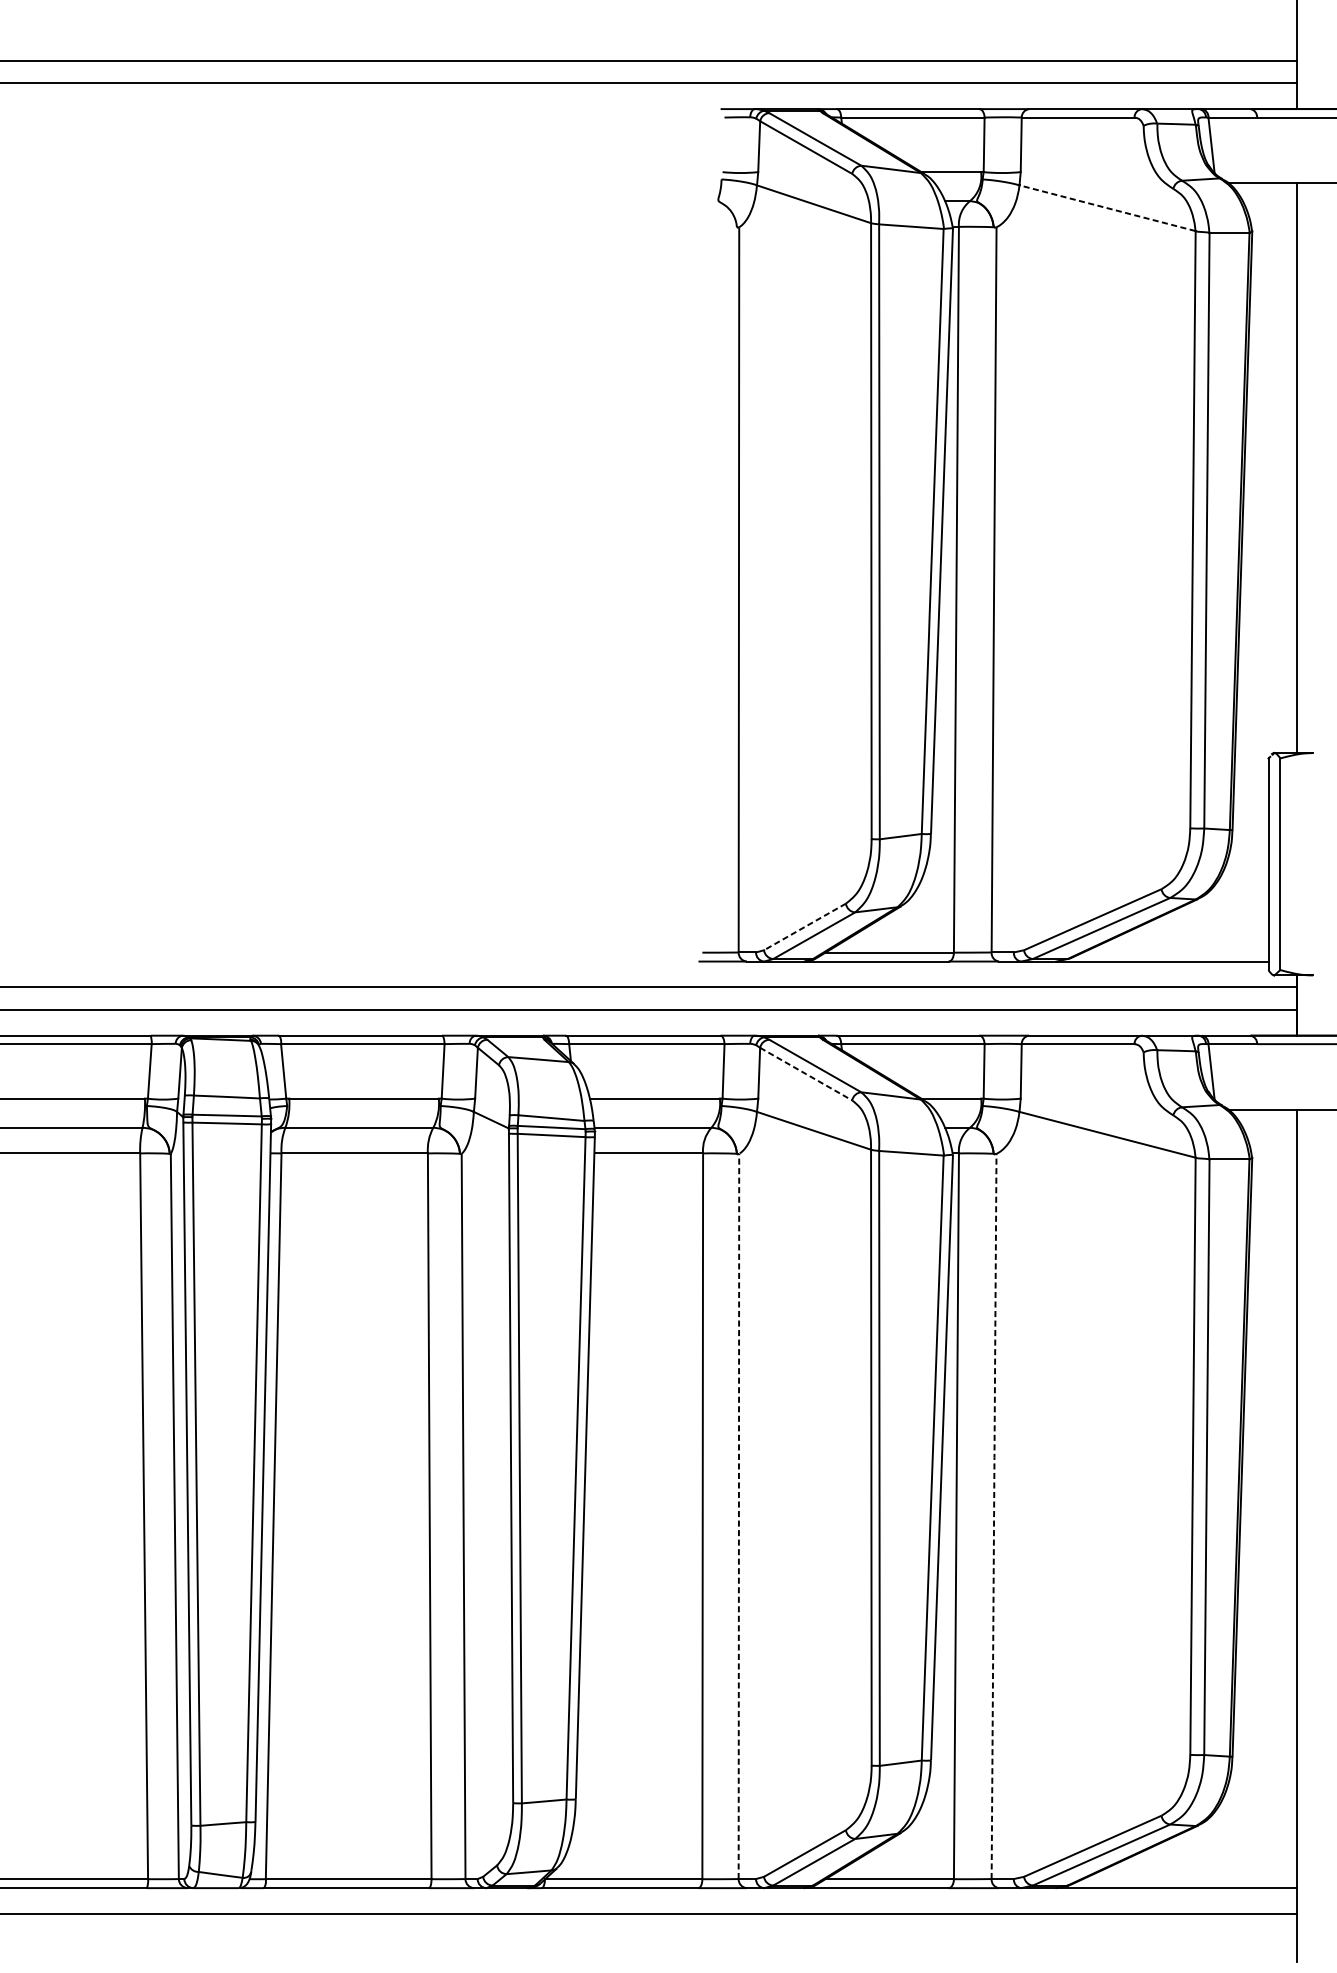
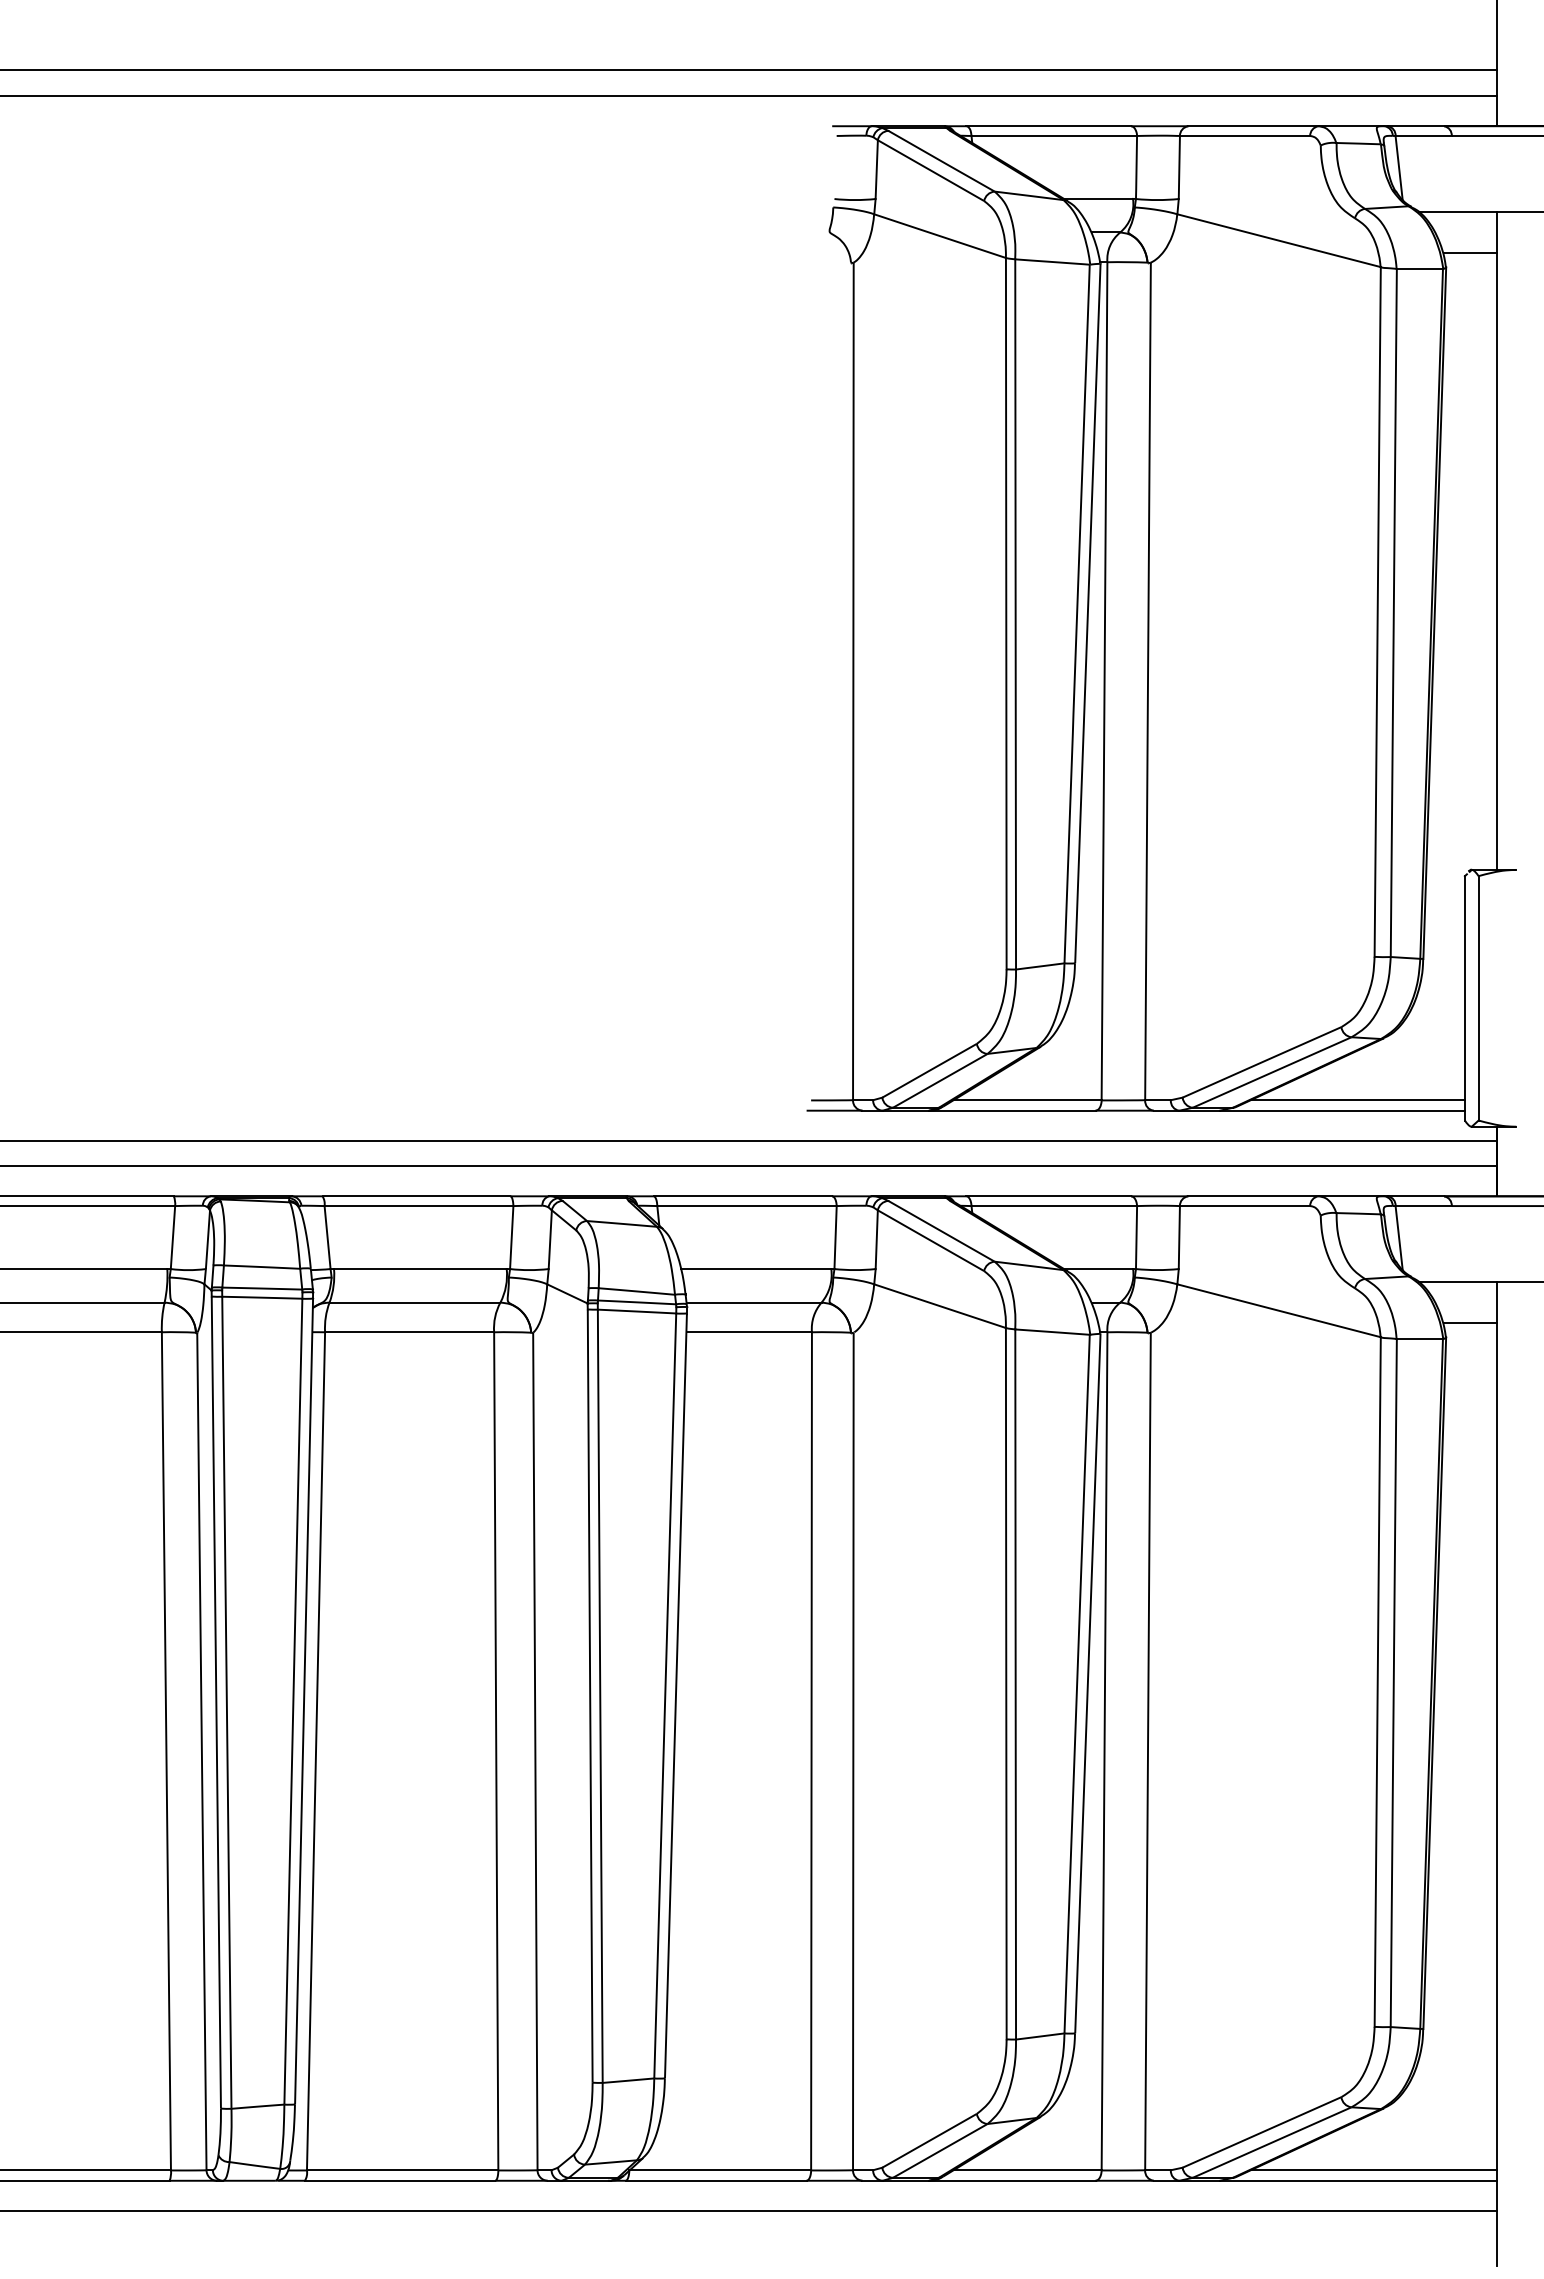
line: (1107, 208) -> (1278, 240), dashed -> solid
line: (1273, 219) -> (1470, 253), added
line: (804, 926) -> (929, 1070), dashed -> solid
line: (1175, 952) -> (1357, 1100), added
line: (806, 1073) -> (931, 1240), dashed -> solid
line: (1273, 1145) -> (1470, 1323), added
line: (994, 1515) -> (1148, 1750), dashed -> solid
line: (739, 1516) -> (853, 1751), dashed -> solid
line: (1190, 1879) -> (1374, 2170), added

